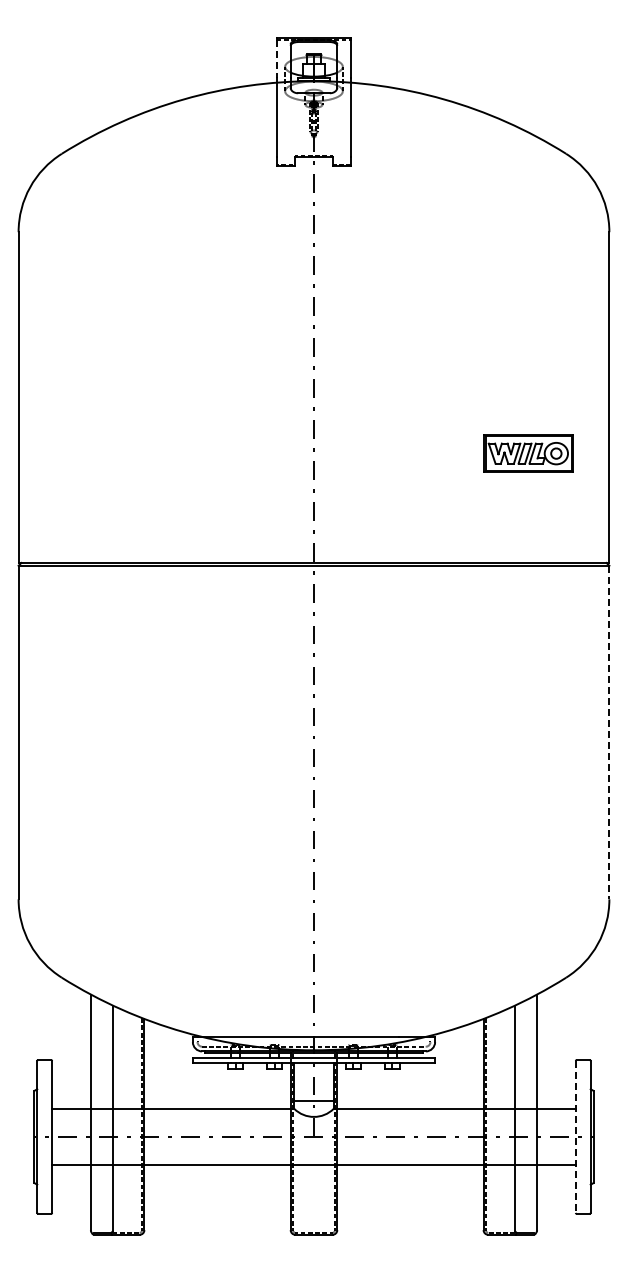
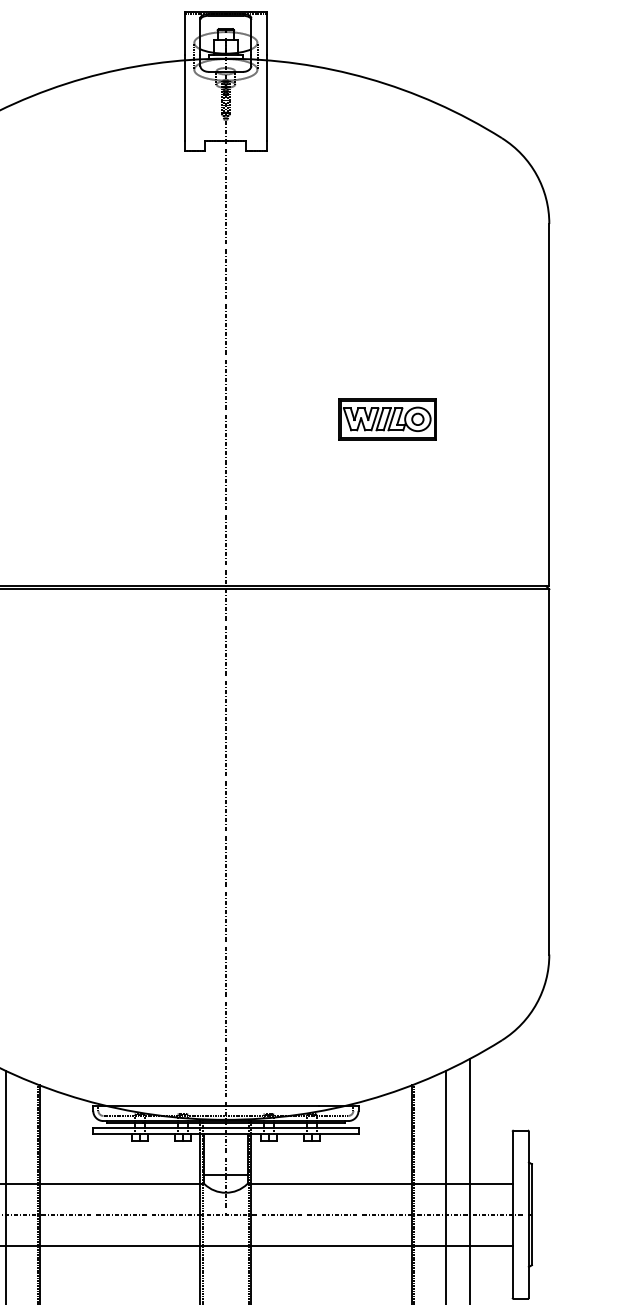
line: (276, 59) -> (184, 34), dashed -> solid
part: (528, 453) -> (387, 419), moved
line: (609, 732) -> (549, 771), dashed -> solid
line: (575, 1136) -> (512, 1214), dashed -> solid

